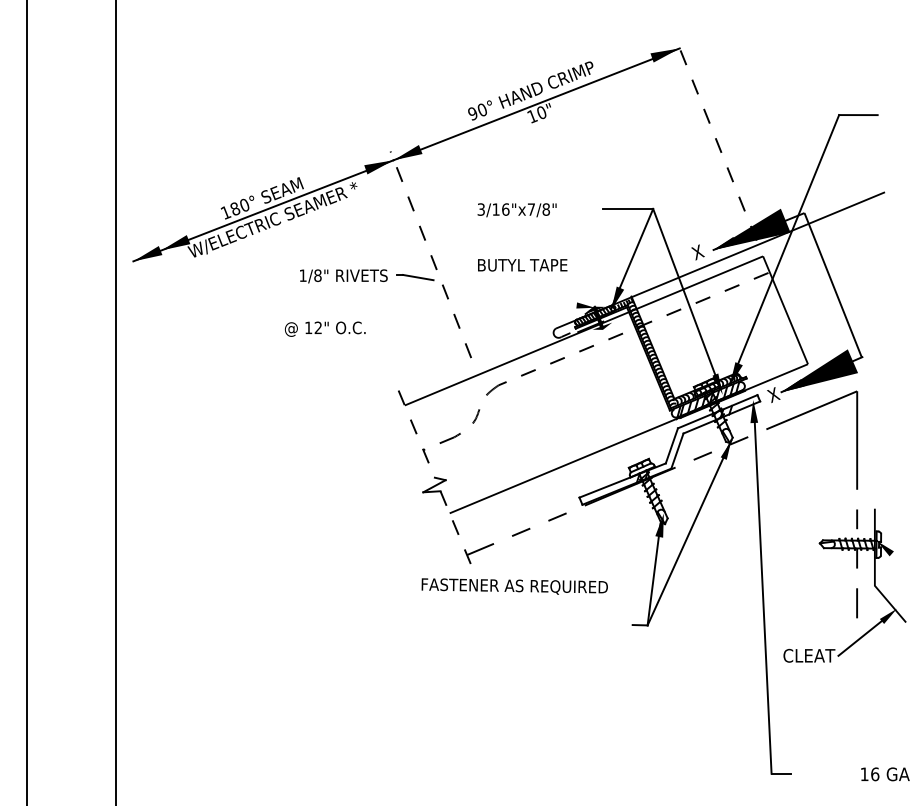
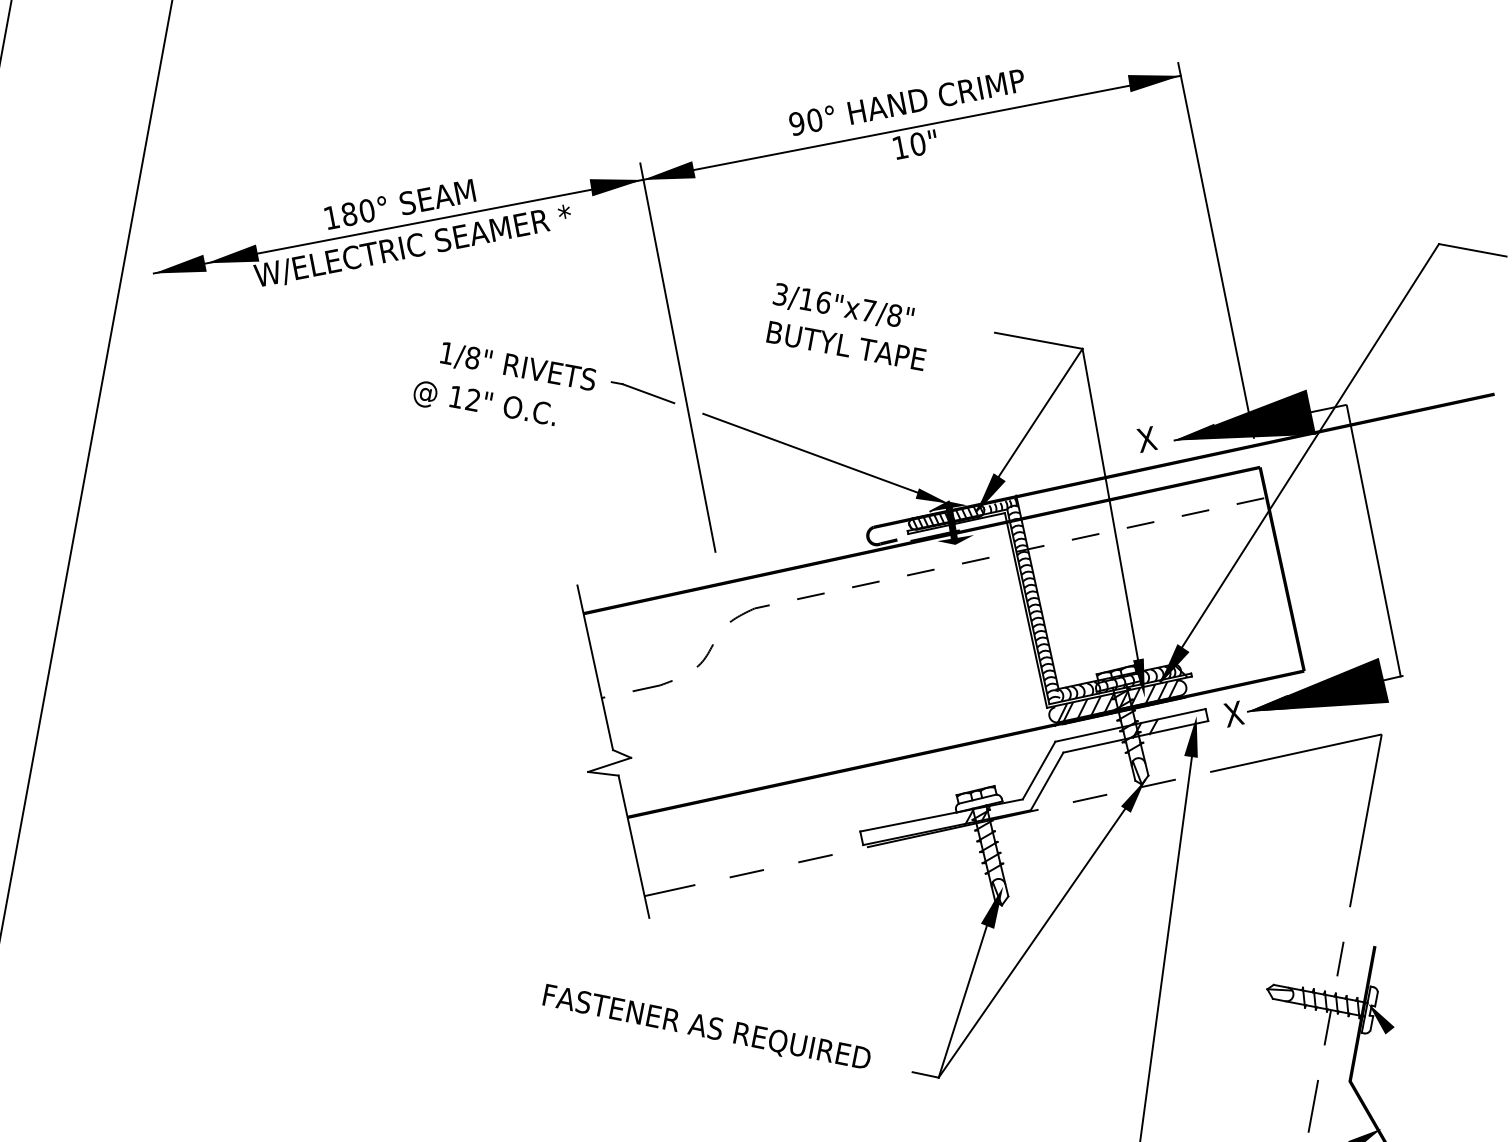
line: (716, 140) -> (1215, 249), dashed -> solid
line: (430, 254) -> (677, 357), dashed -> solid
text: (522, 265) -> (846, 346), moved
line: (520, 295) -> (821, 457), added
text: (324, 328) -> (483, 403), moved
line: (416, 434) -> (594, 668), dashed -> solid
line: (456, 528) -> (634, 846), dashed -> solid
text: (514, 586) -> (706, 1027), moved

